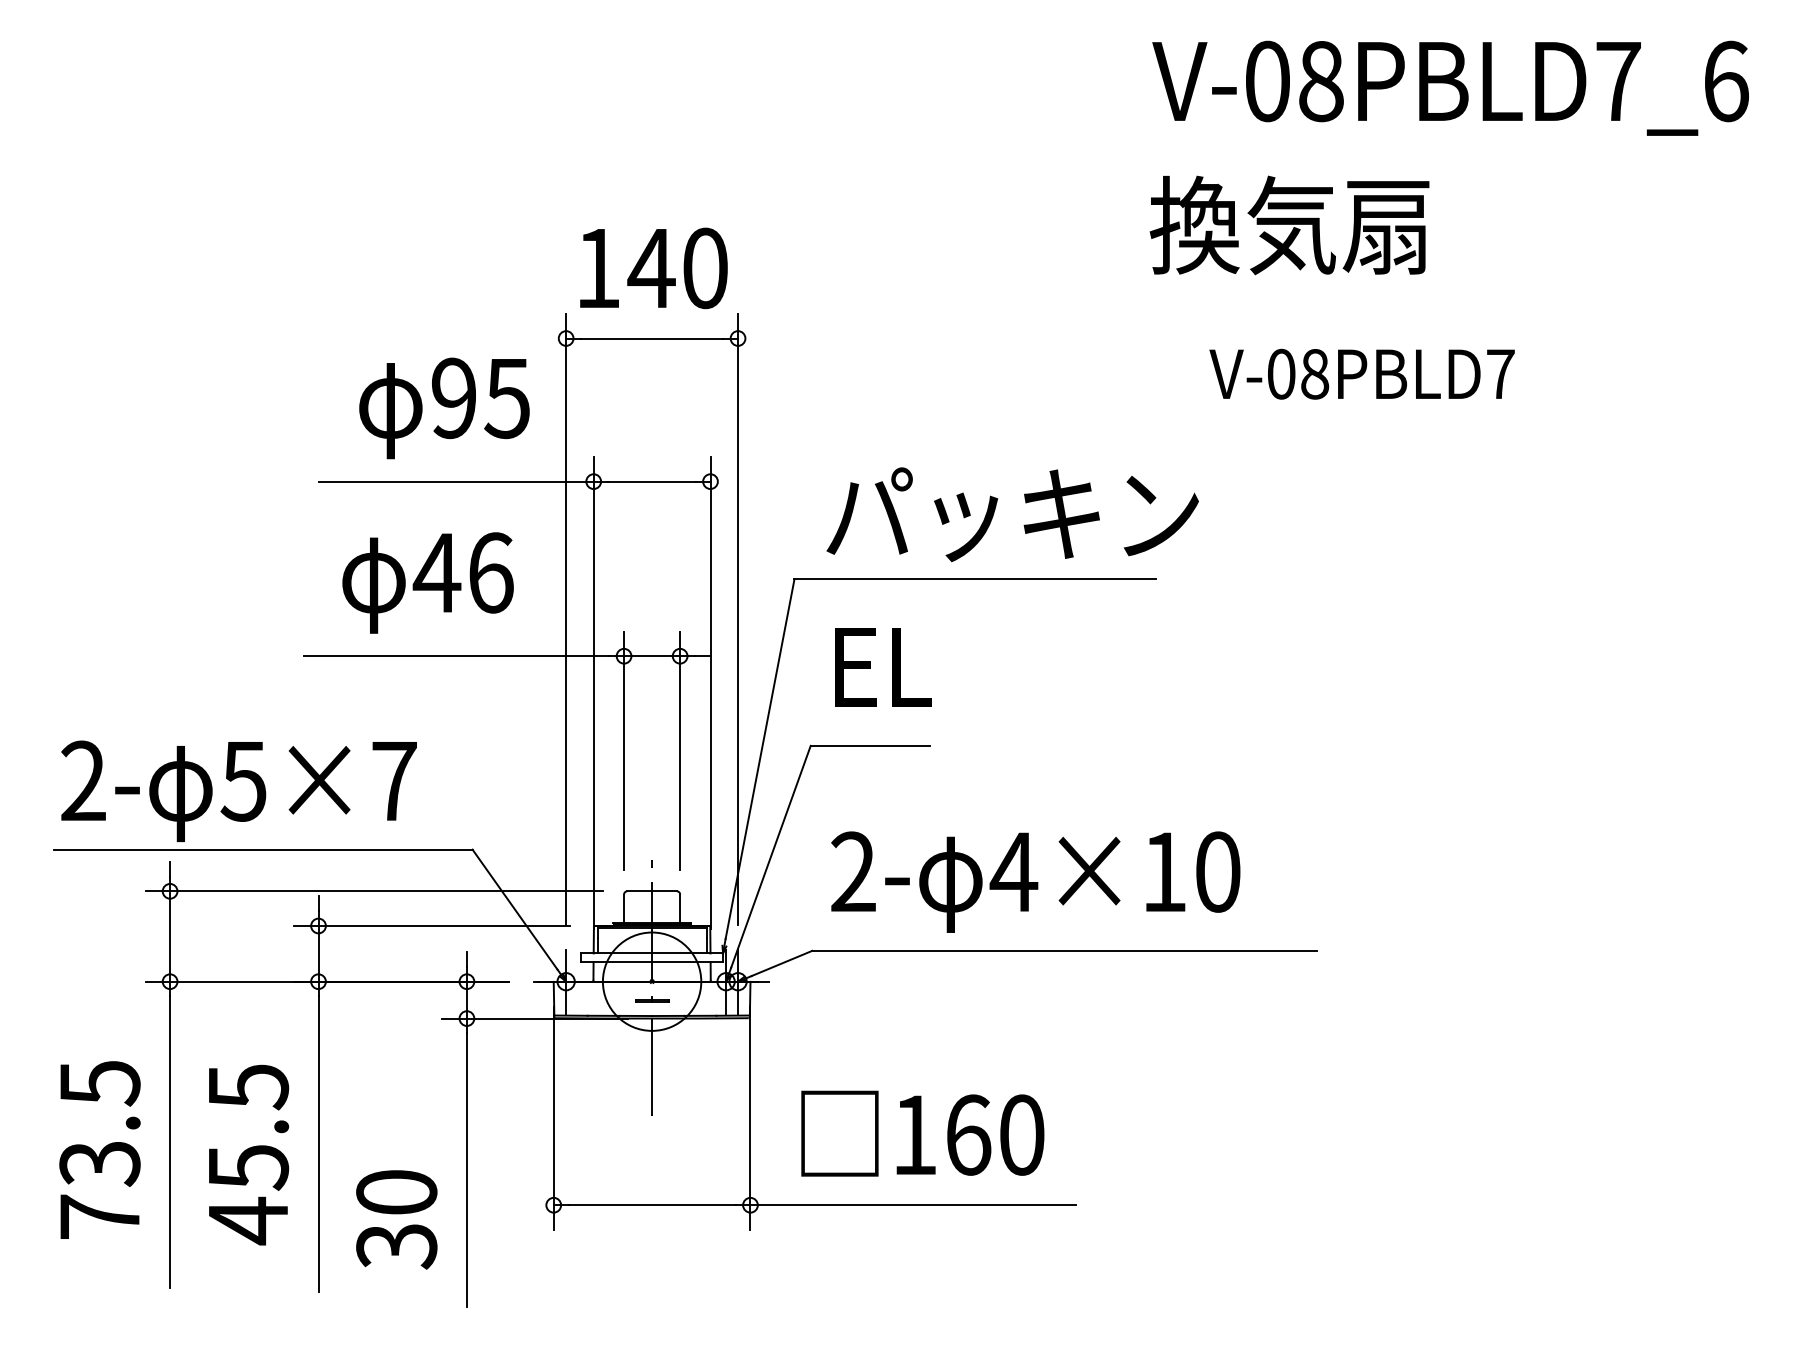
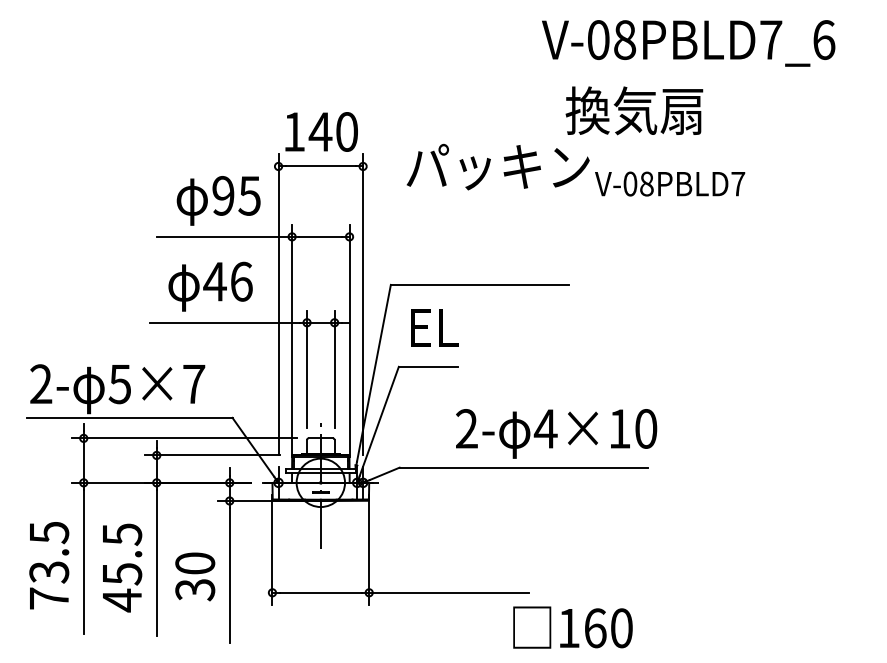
text: (1450, 88) -> (688, 43), moved
text: (1011, 513) -> (497, 166), moved
text: (1035, 881) -> (556, 433), moved
text: (921, 1133) -> (572, 627), moved
text: (397, 1218) -> (195, 576), moved

